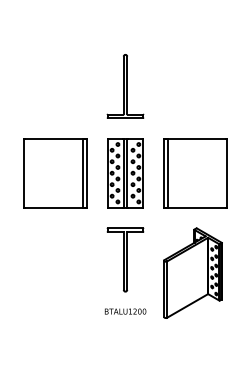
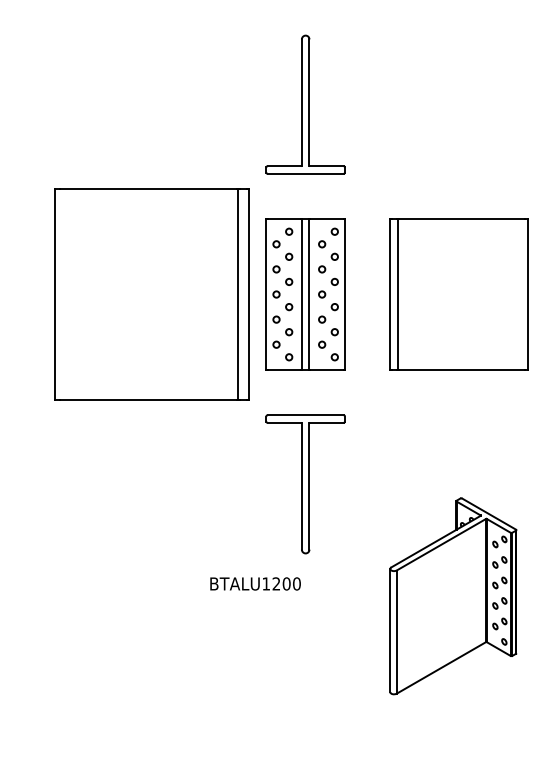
part: (55, 173) -> (152, 295), size x1.4
part: (192, 272) -> (452, 594), moved
text: (125, 311) -> (255, 583), moved

